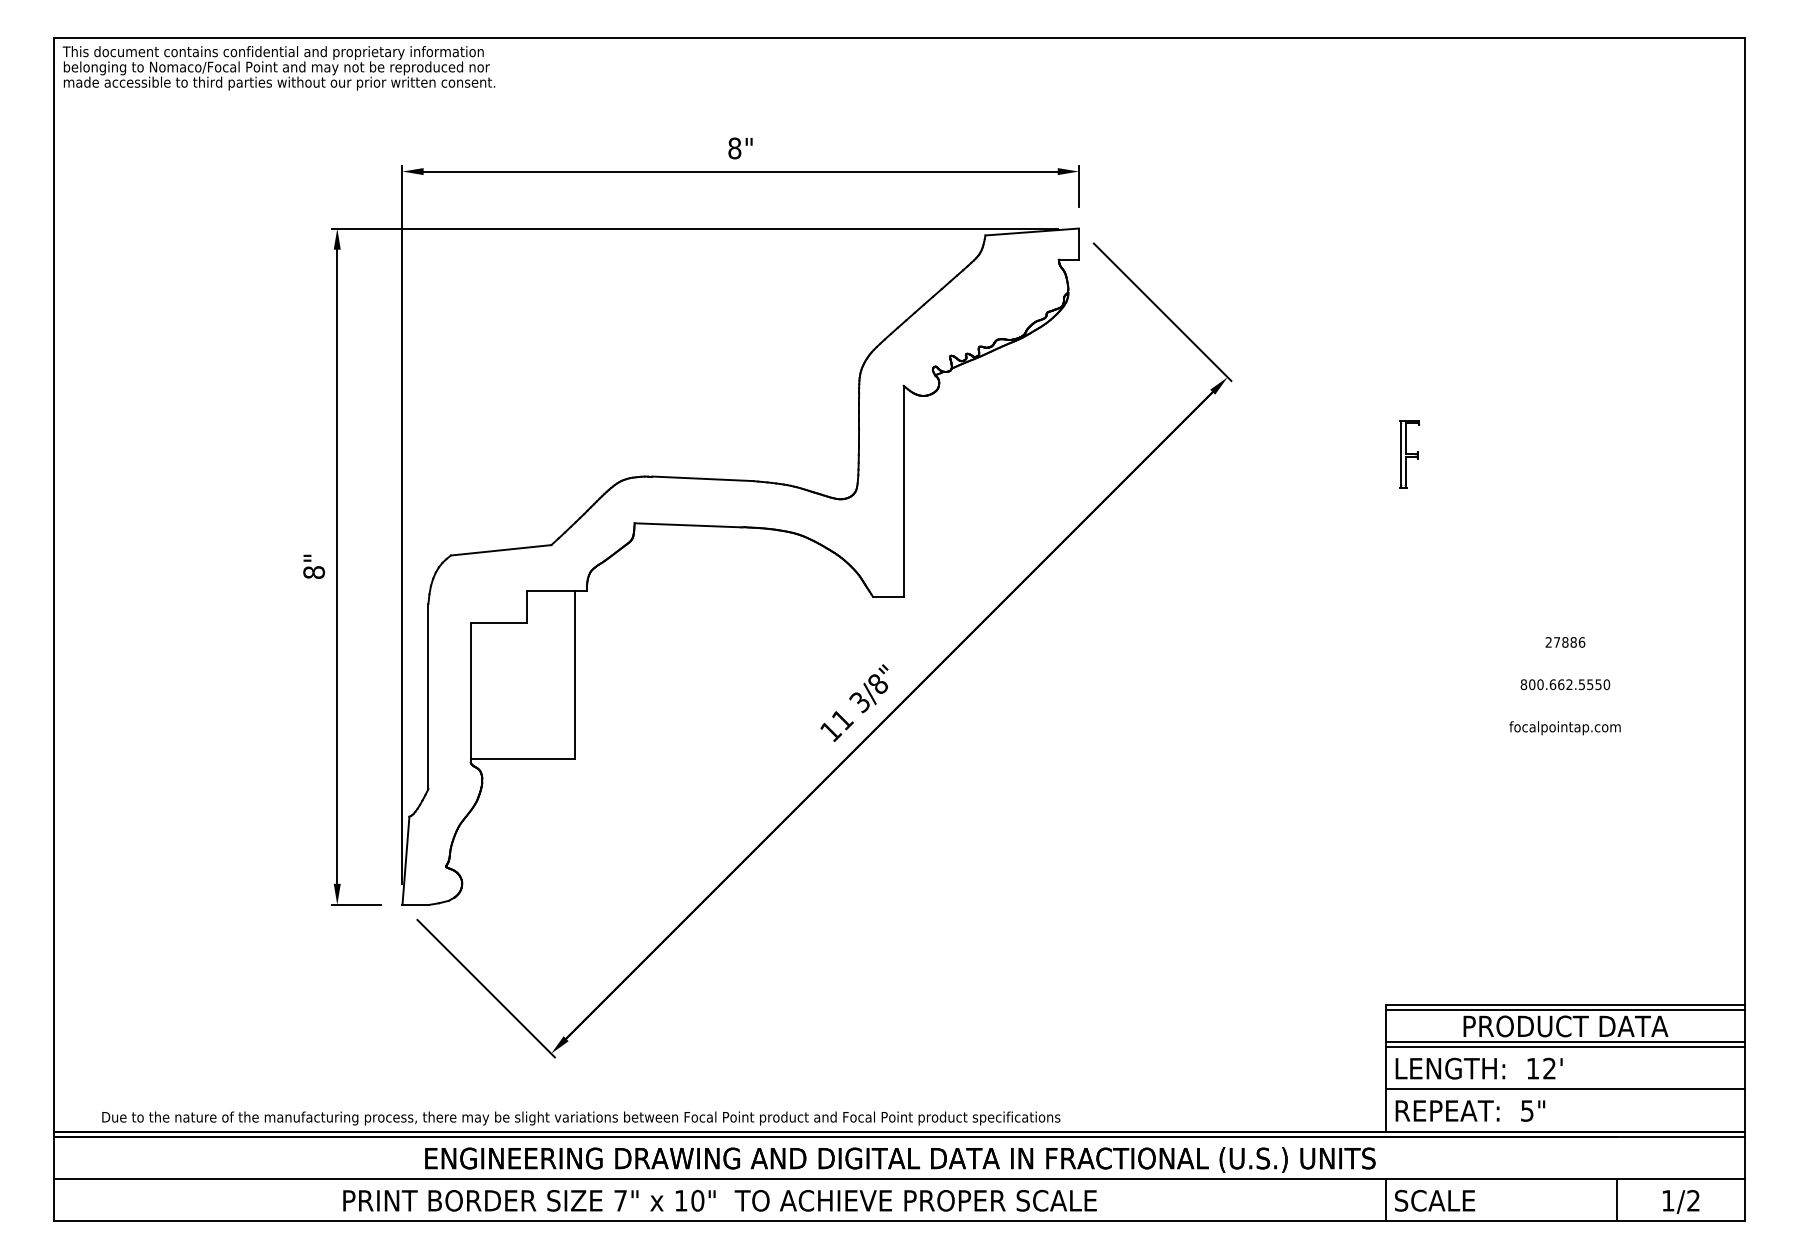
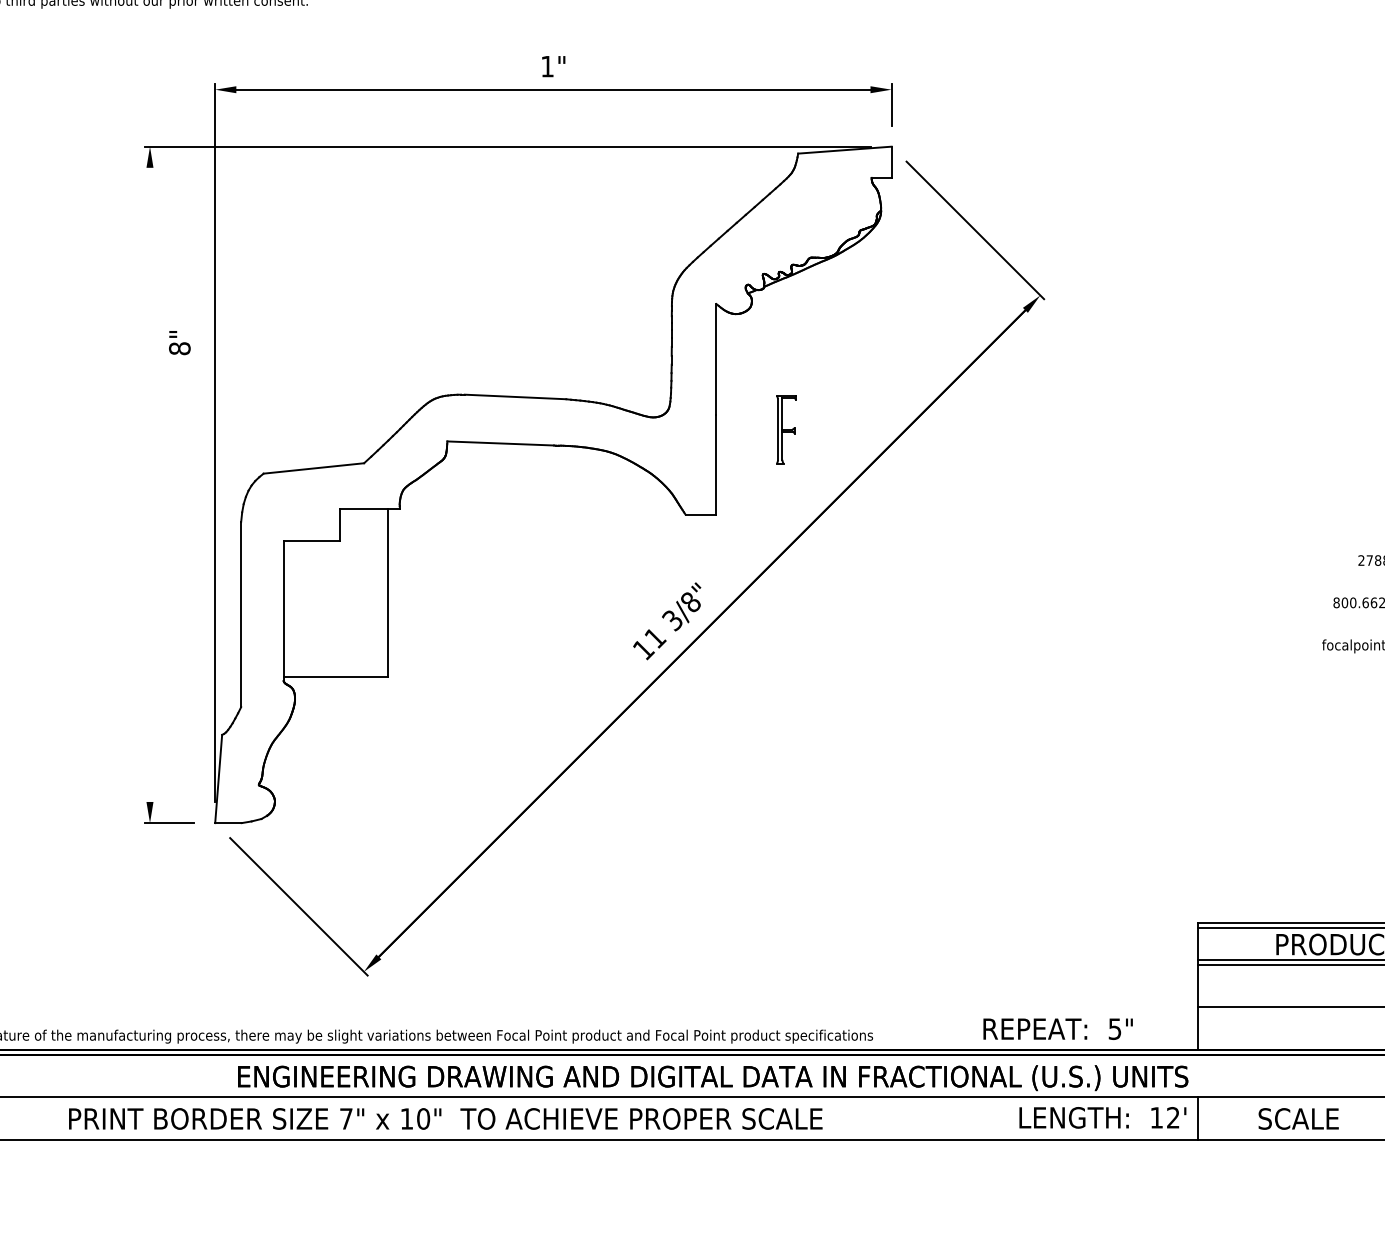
text: (734, 148) -> (547, 66), 8" -> 1"
part: (1409, 454) -> (786, 429), moved
text: (313, 566) -> (179, 342), moved
line: (337, 566) -> (150, 484), removed
text: (1478, 1068) -> (1102, 1117), moved
text: (1470, 1110) -> (1058, 1028), moved
text: (719, 1200) -> (445, 1118), moved
text: (1435, 1200) -> (1299, 1118), moved

